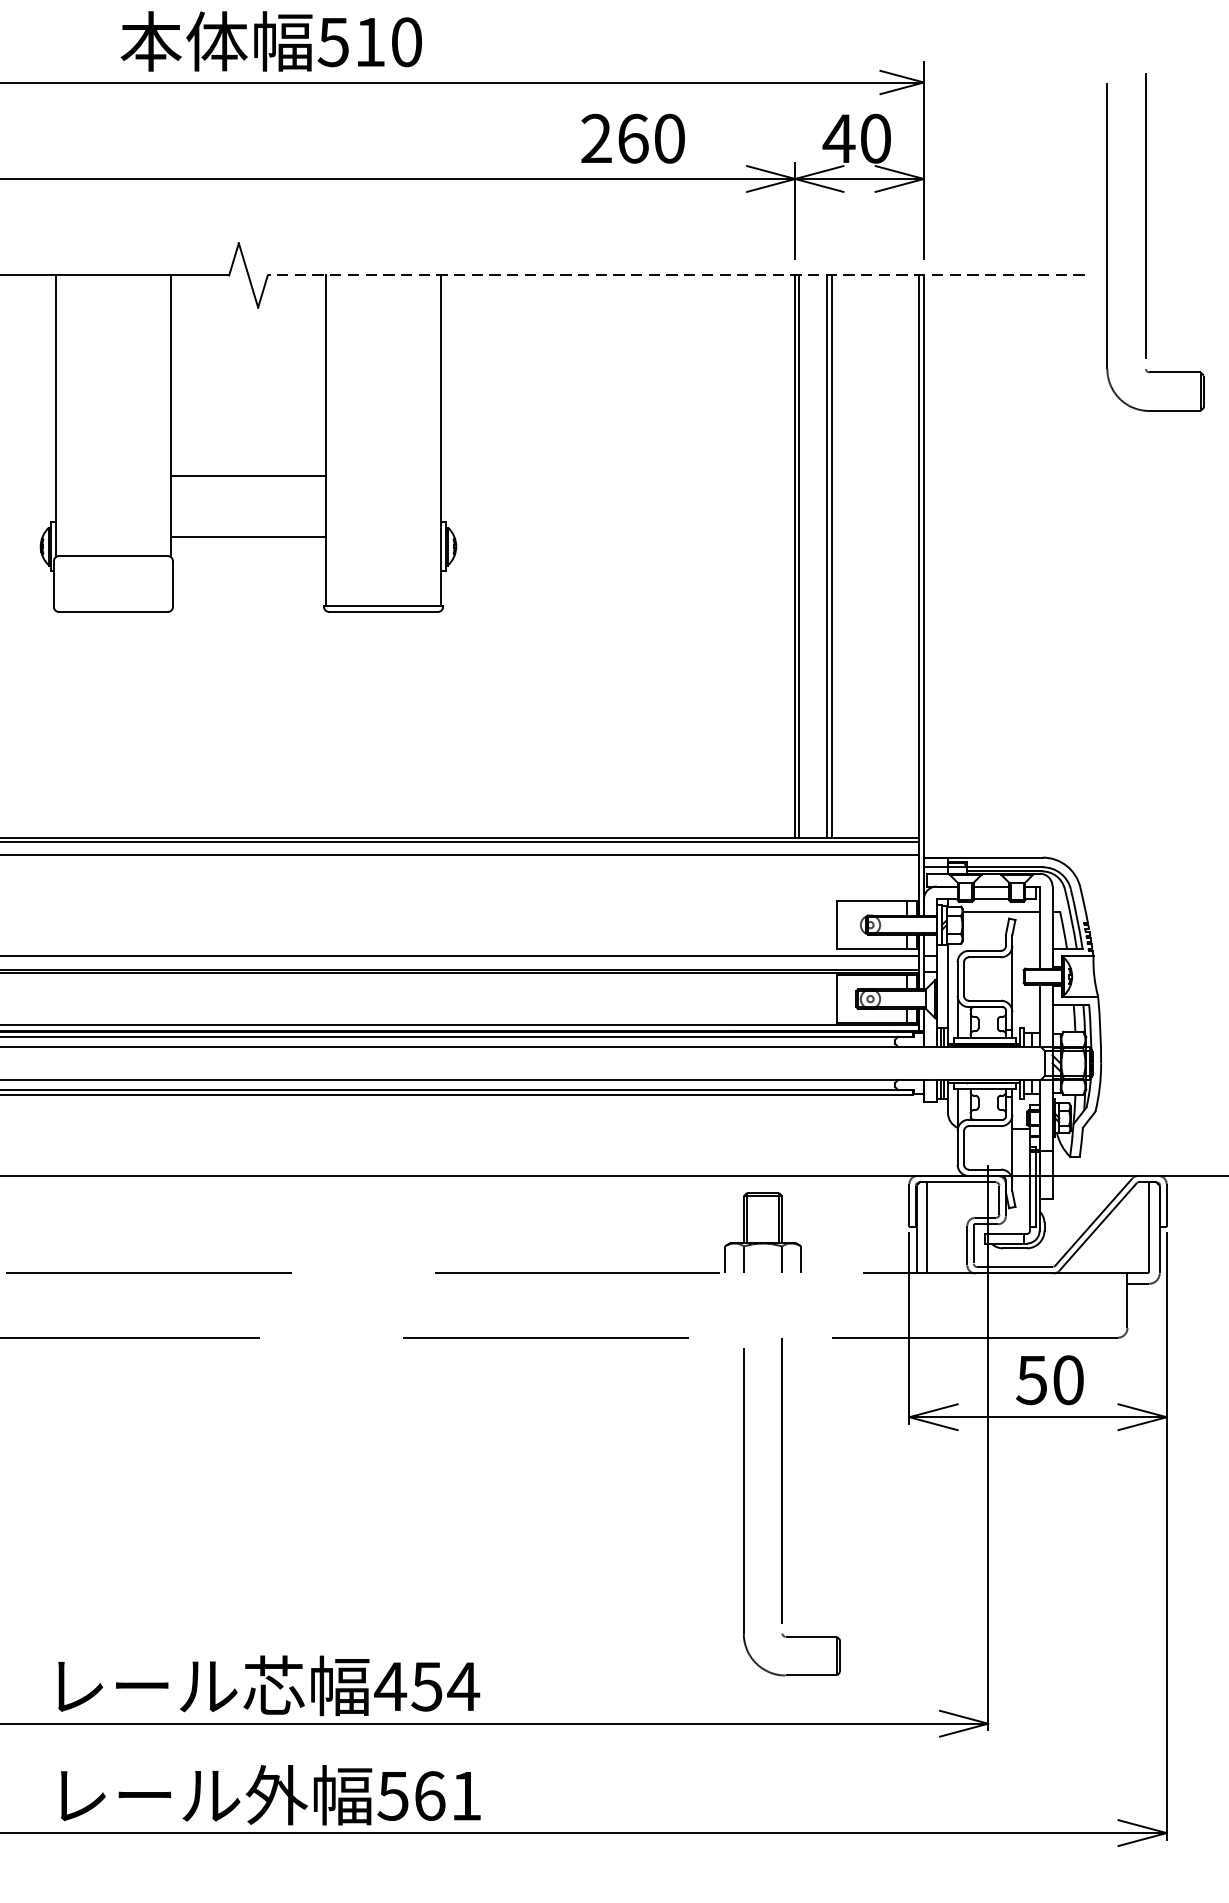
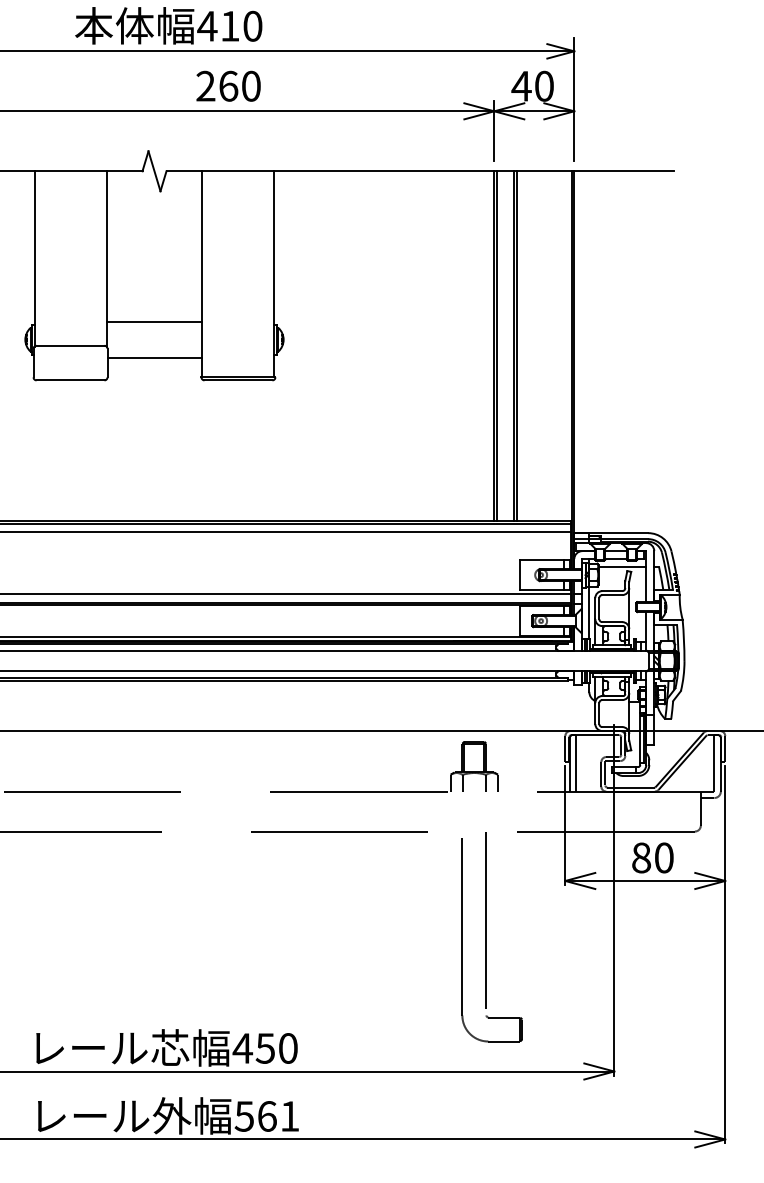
text: (333, 42) -> (207, 26), 510 -> 410
text: (633, 137) -> (228, 85), moved
part: (1154, 243) -> (717, 151), removed
line: (676, 275) -> (420, 171), dashed -> solid
line: (248, 475) -> (154, 321), moved
line: (248, 536) -> (154, 357), moved
text: (1031, 1379) -> (641, 857), 50 -> 80
text: (462, 1686) -> (287, 1048), 454 -> 450

